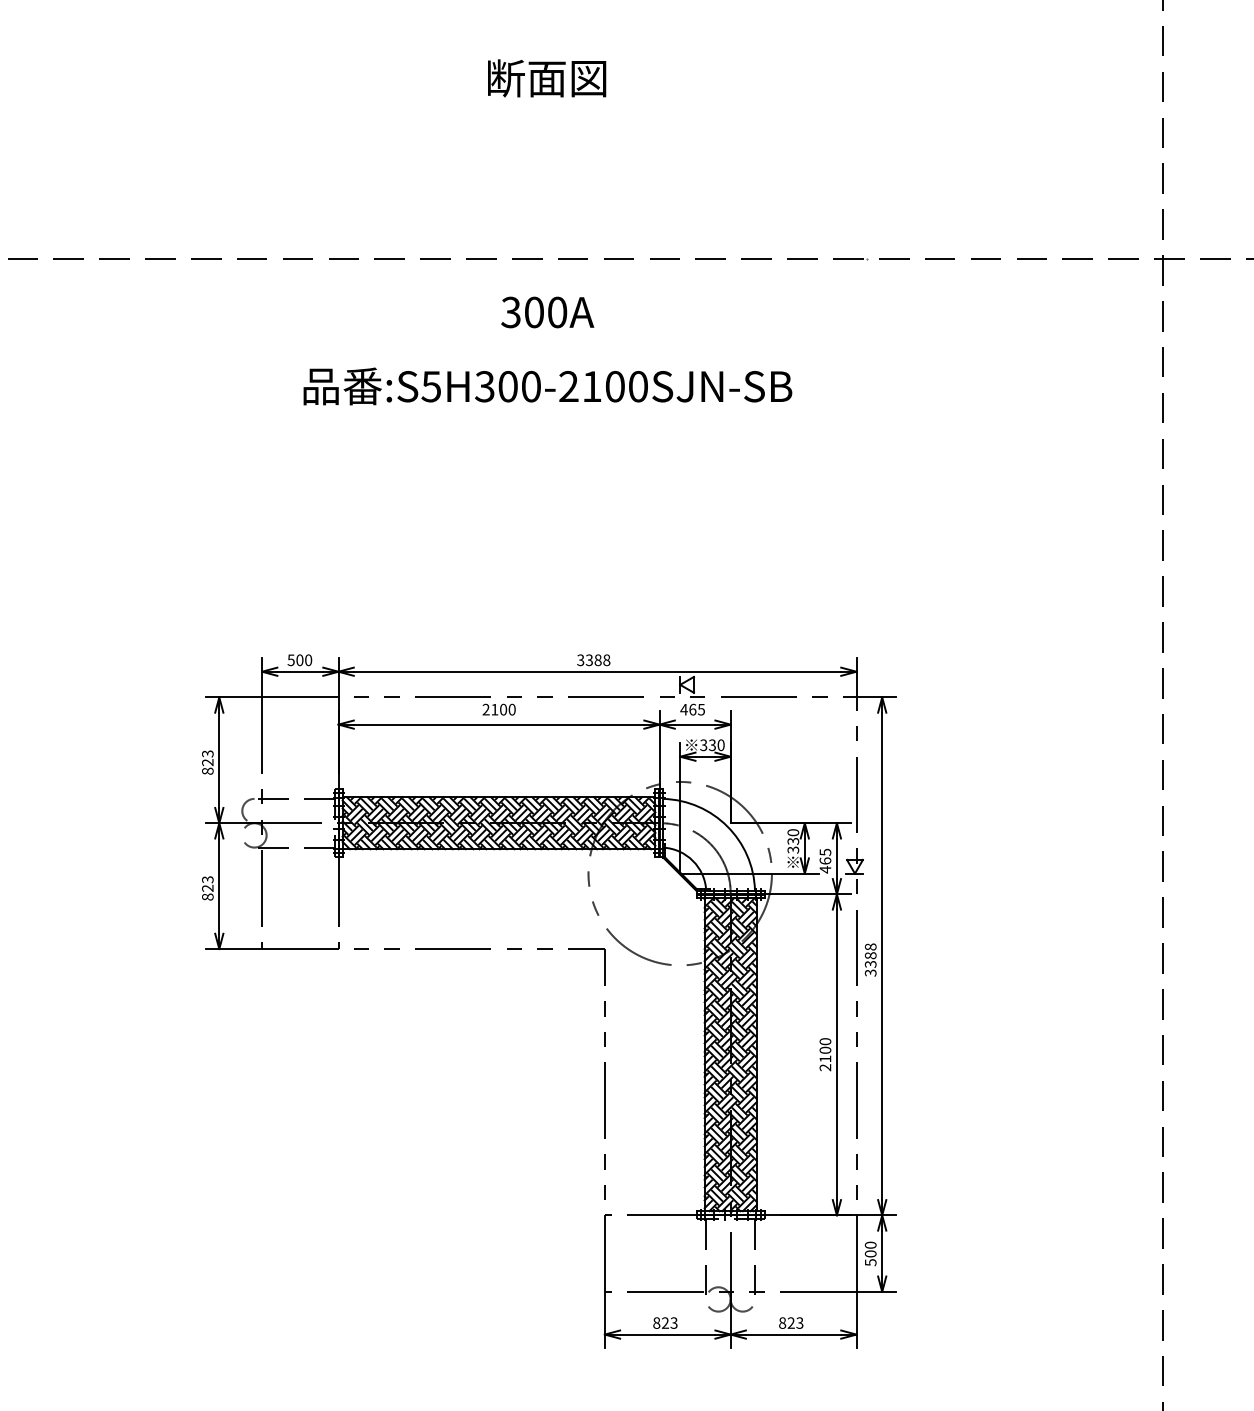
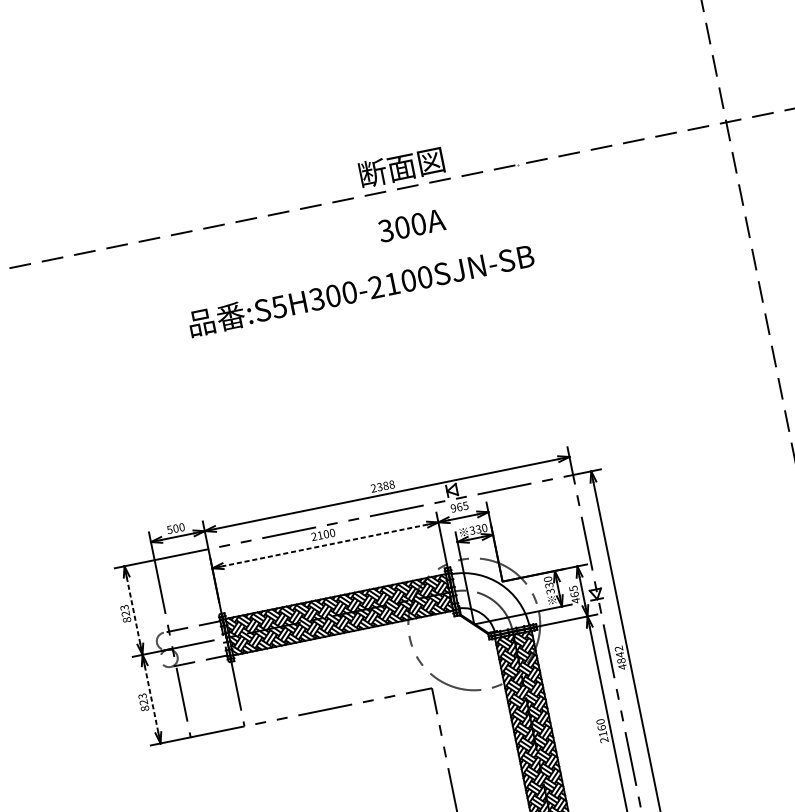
text: (547, 78) -> (402, 167), moved
text: (547, 312) -> (411, 225), moved
text: (547, 386) -> (361, 290), moved
text: (580, 660) -> (373, 488), 3388 -> 2388
text: (683, 709) -> (453, 508), 465 -> 965
line: (498, 724) -> (324, 545), solid -> dashed
line: (219, 760) -> (133, 610), solid -> dashed
line: (219, 886) -> (151, 699), solid -> dashed
text: (870, 959) -> (620, 657), 3388 -> 4842
text: (825, 1049) -> (601, 727), 2100 -> 2160

